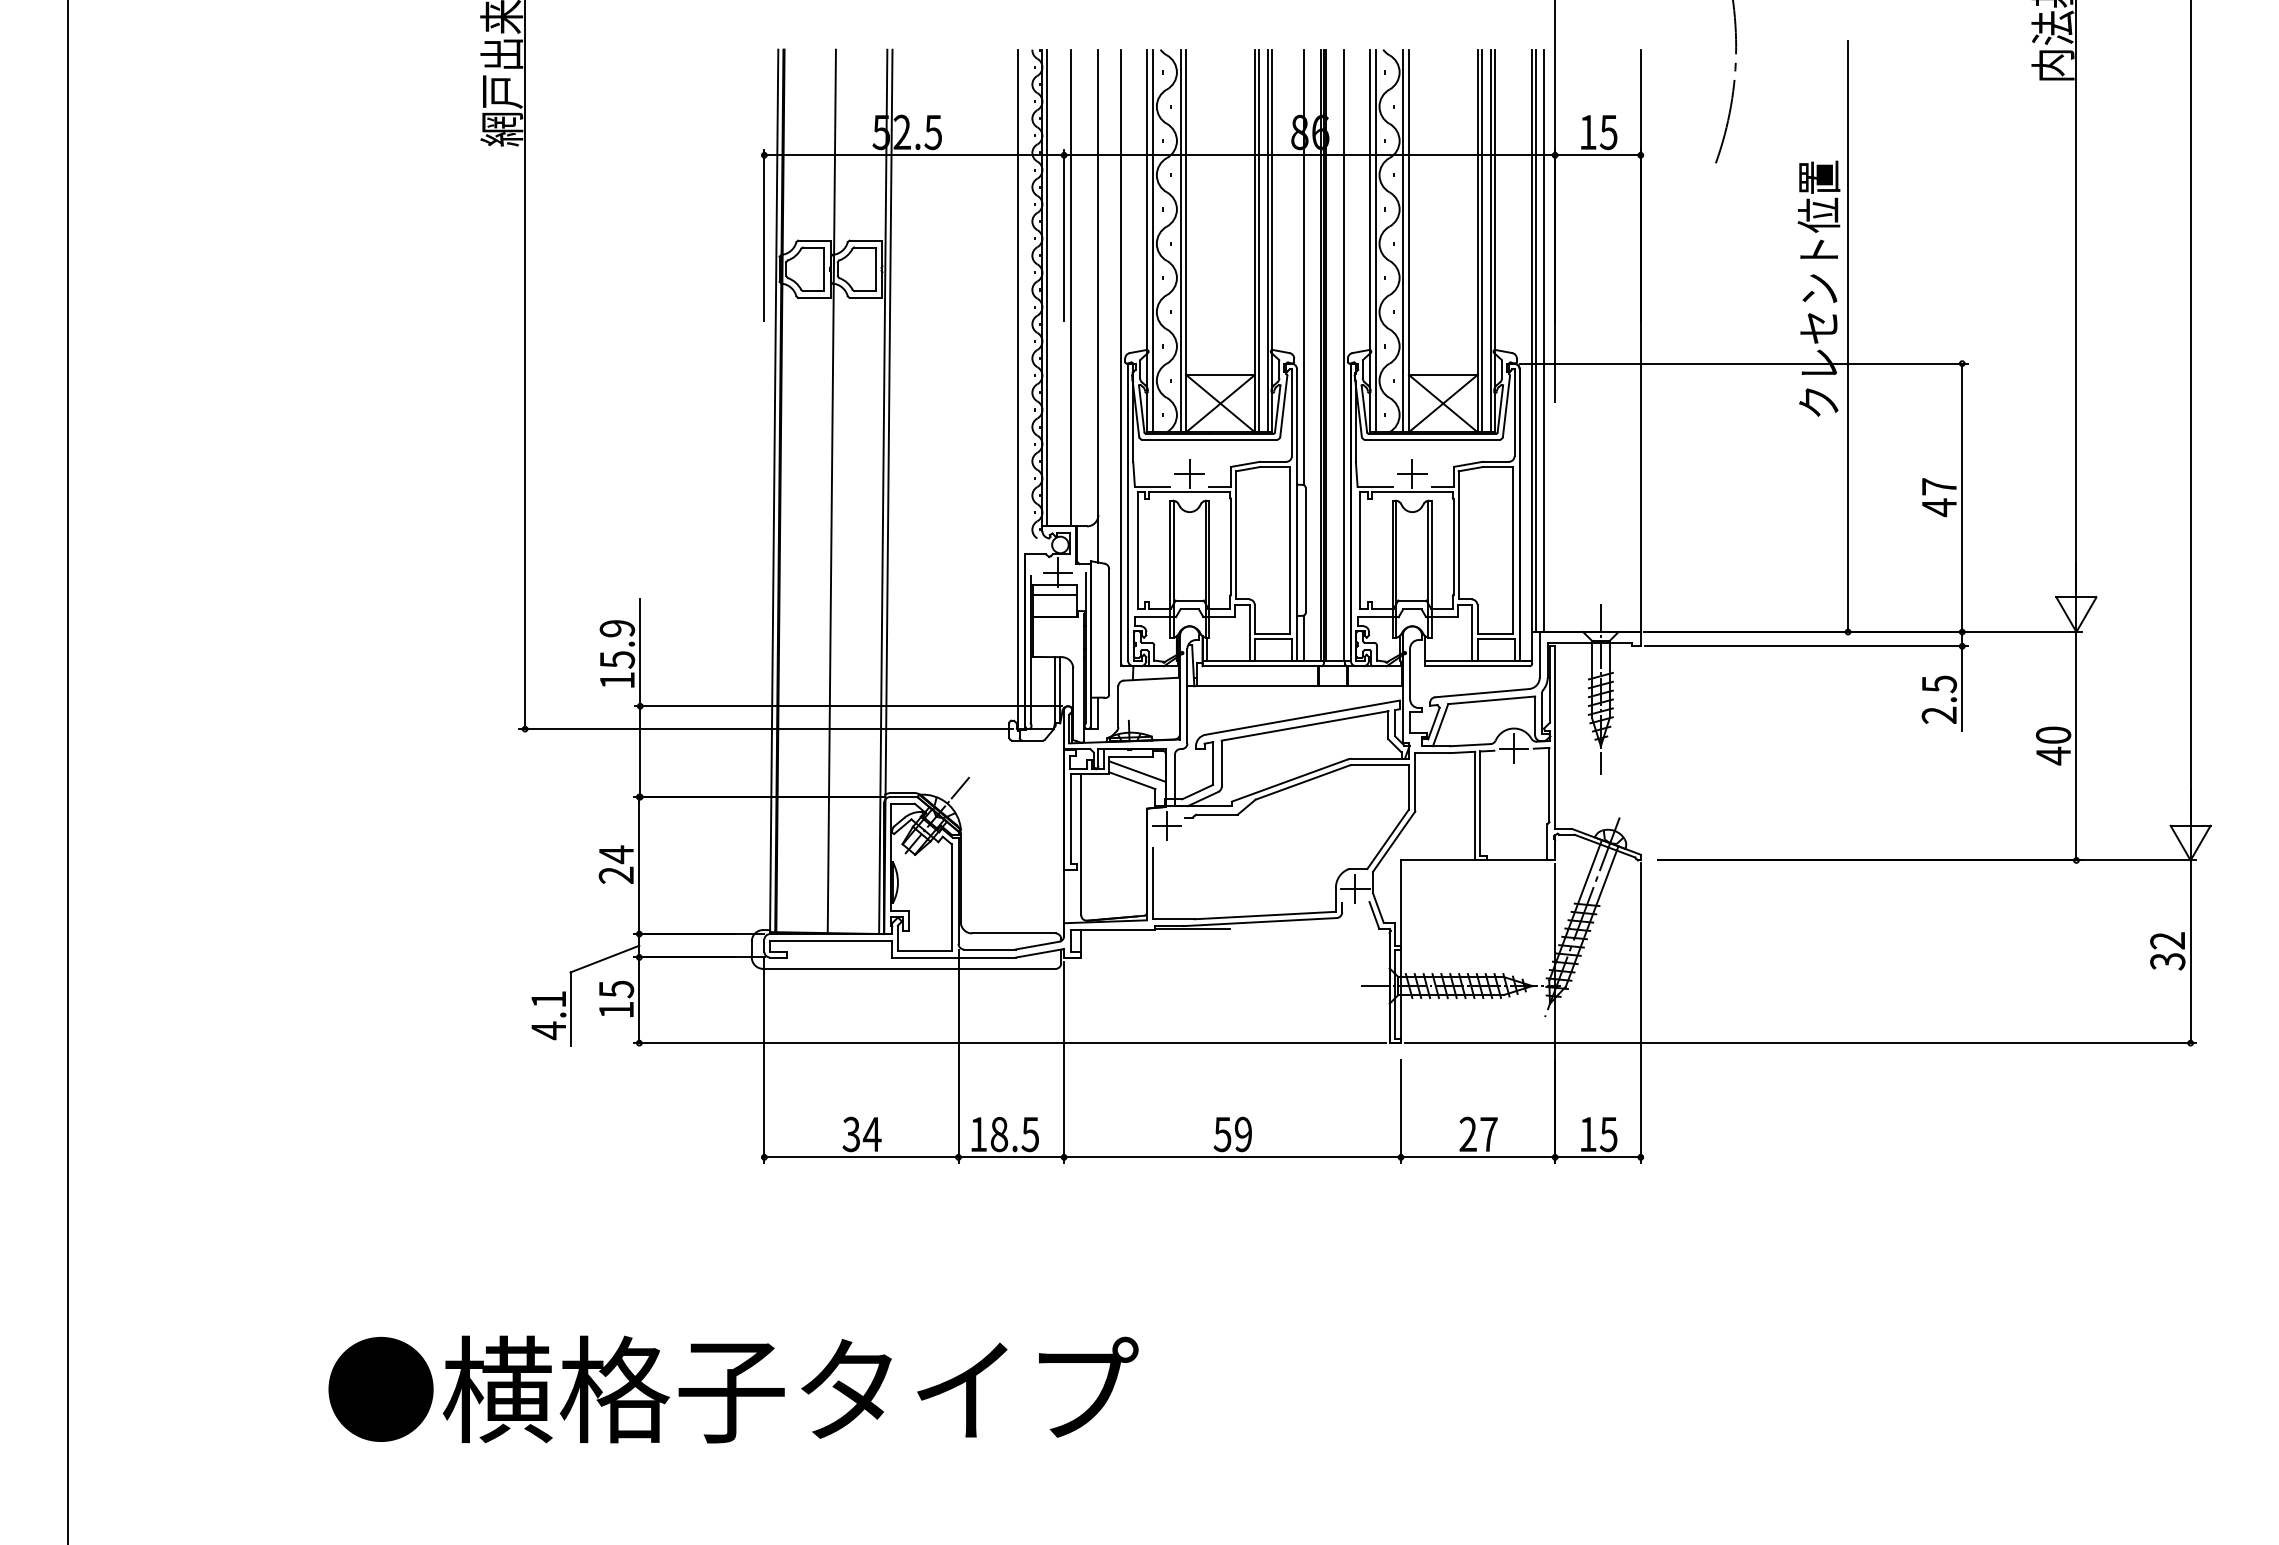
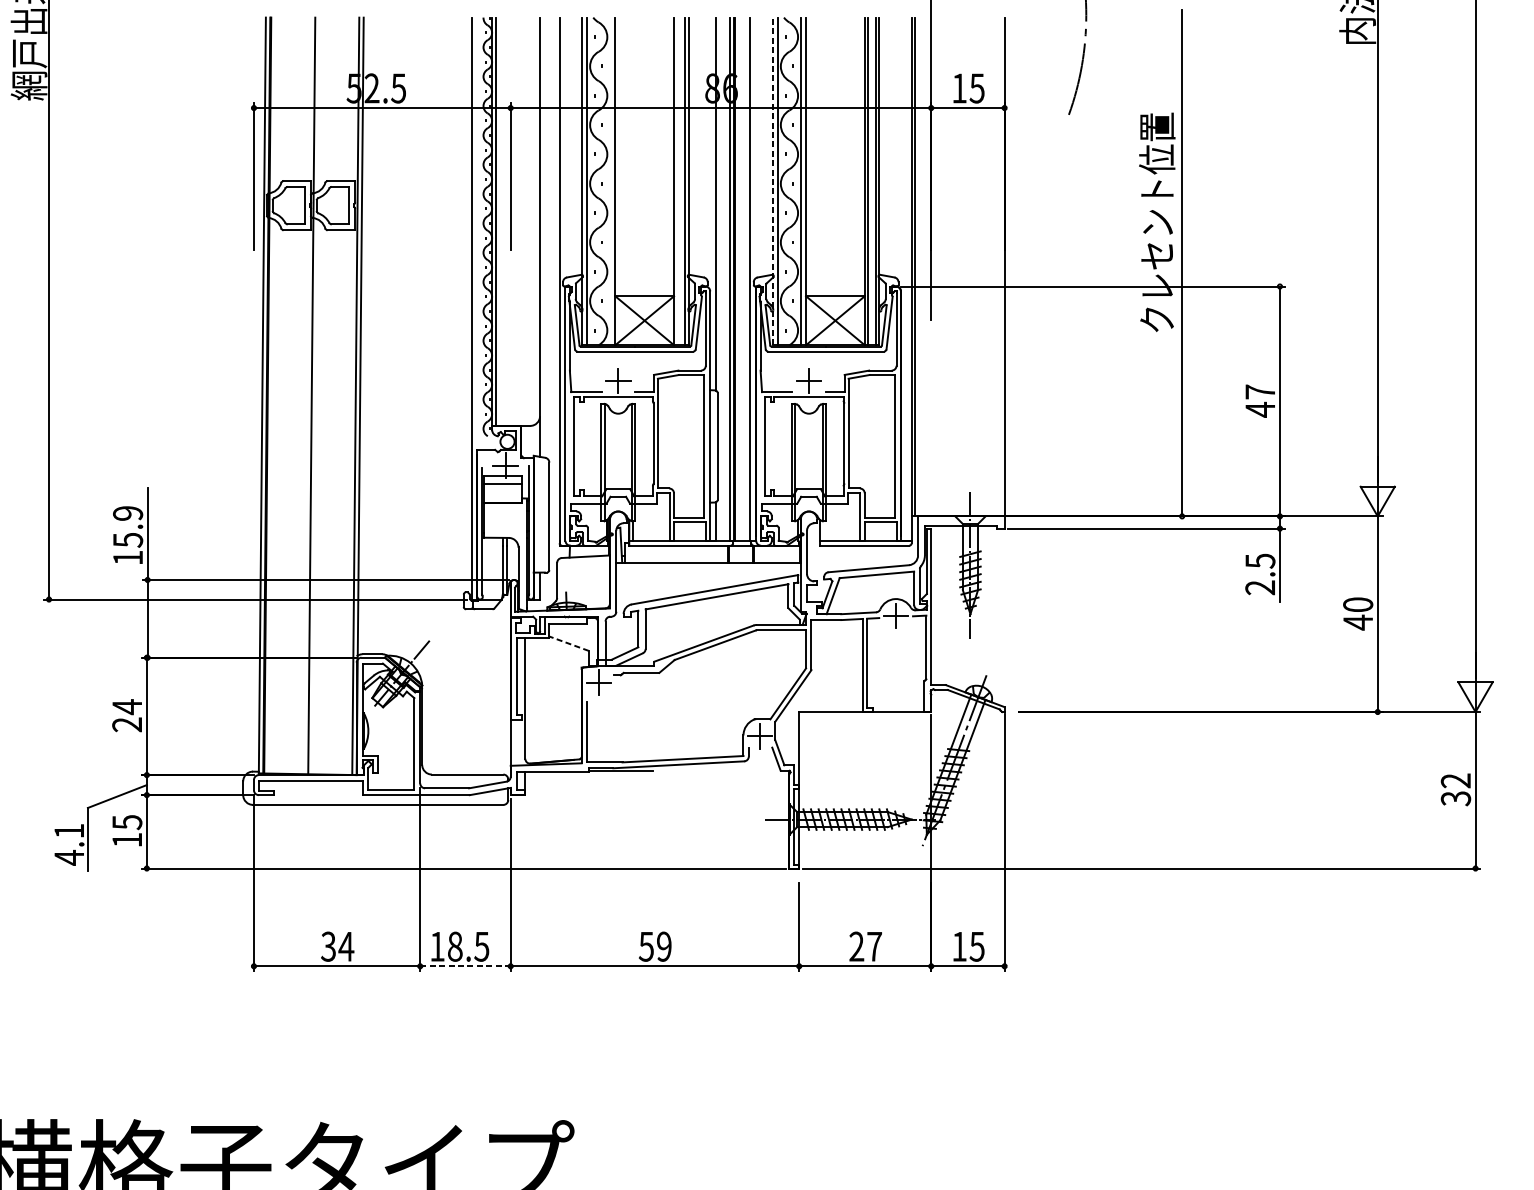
line: (1180, 240) -> (610, 181), removed
line: (1258, 240) -> (677, 181), removed
line: (1370, 240) -> (773, 181), solid -> dashed
line: (1070, 287) -> (516, 221), removed
line: (1543, 340) -> (921, 266), removed
line: (1137, 771) -> (573, 635), removed
line: (1132, 780) -> (569, 643), solid -> dashed
line: (1011, 1157) -> (465, 966), solid -> dashed

